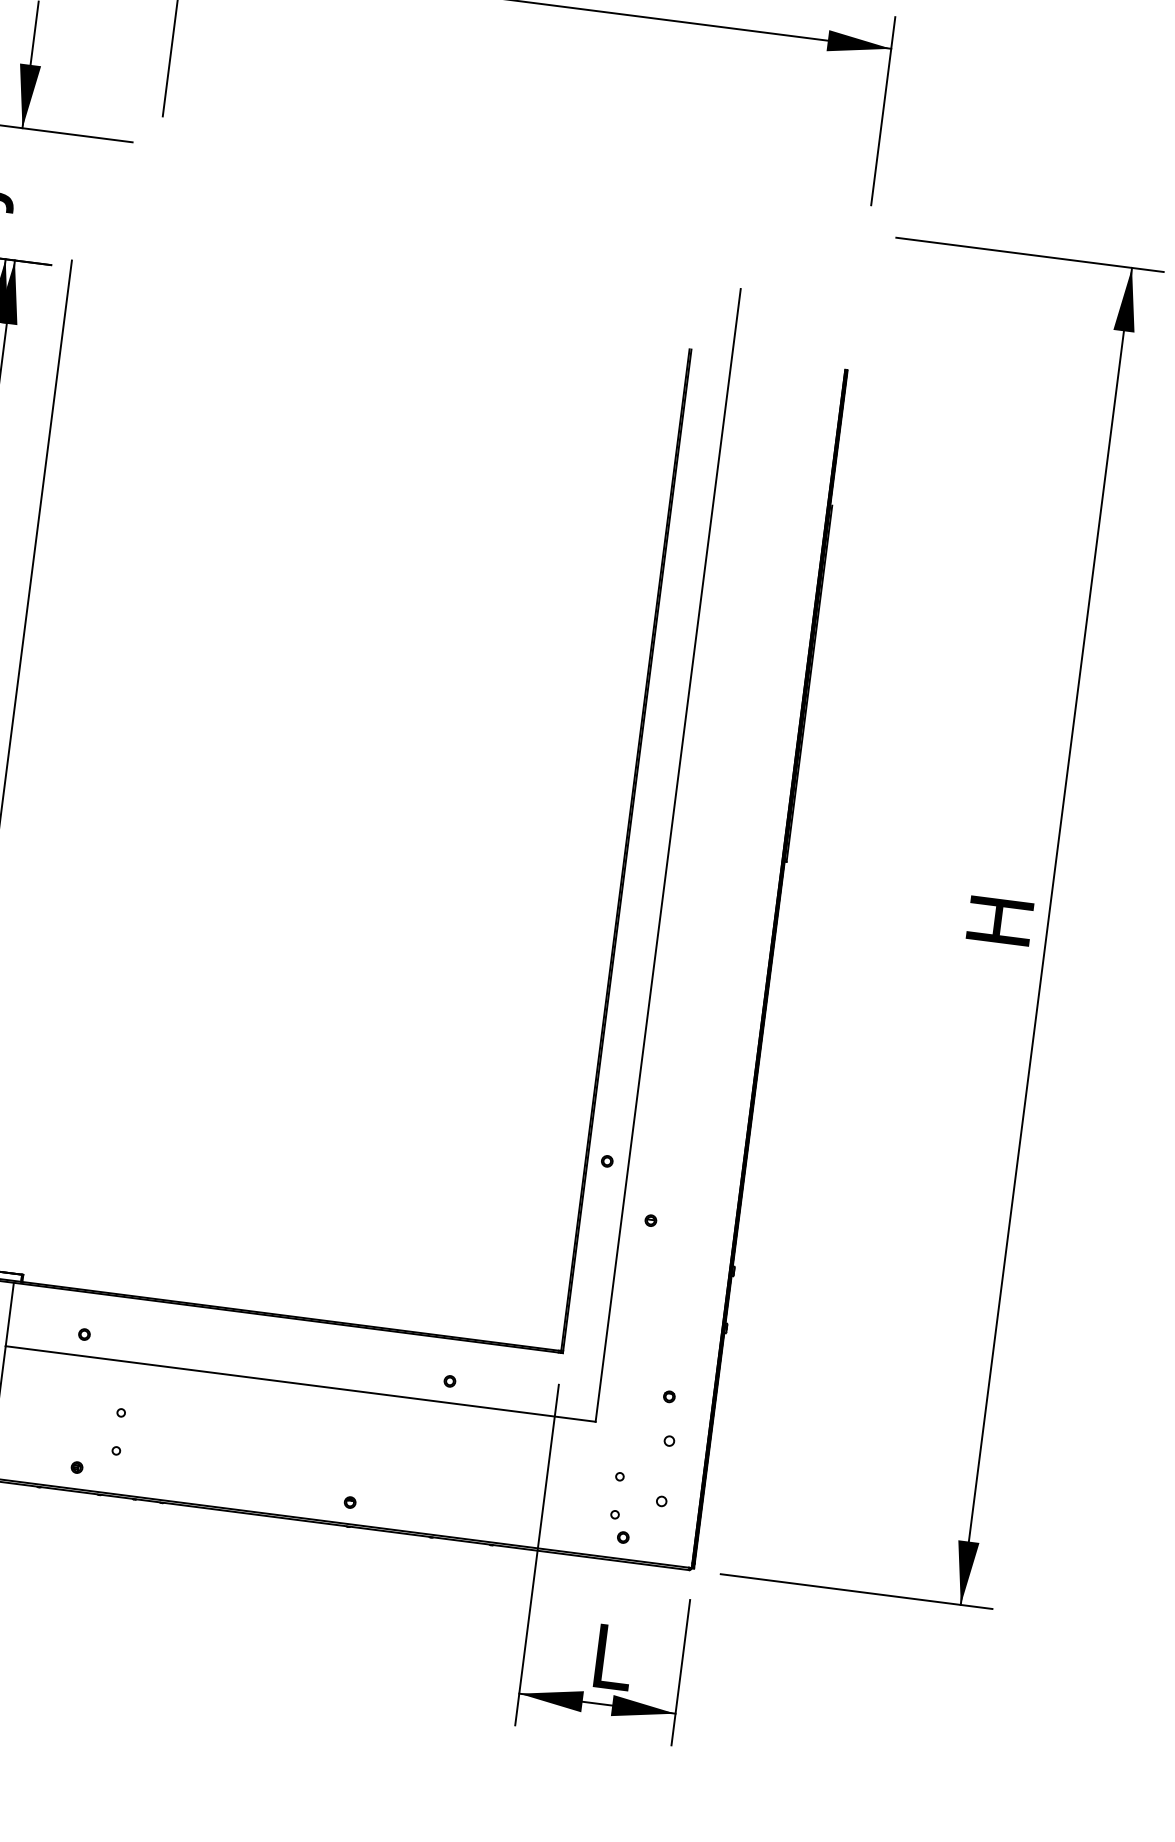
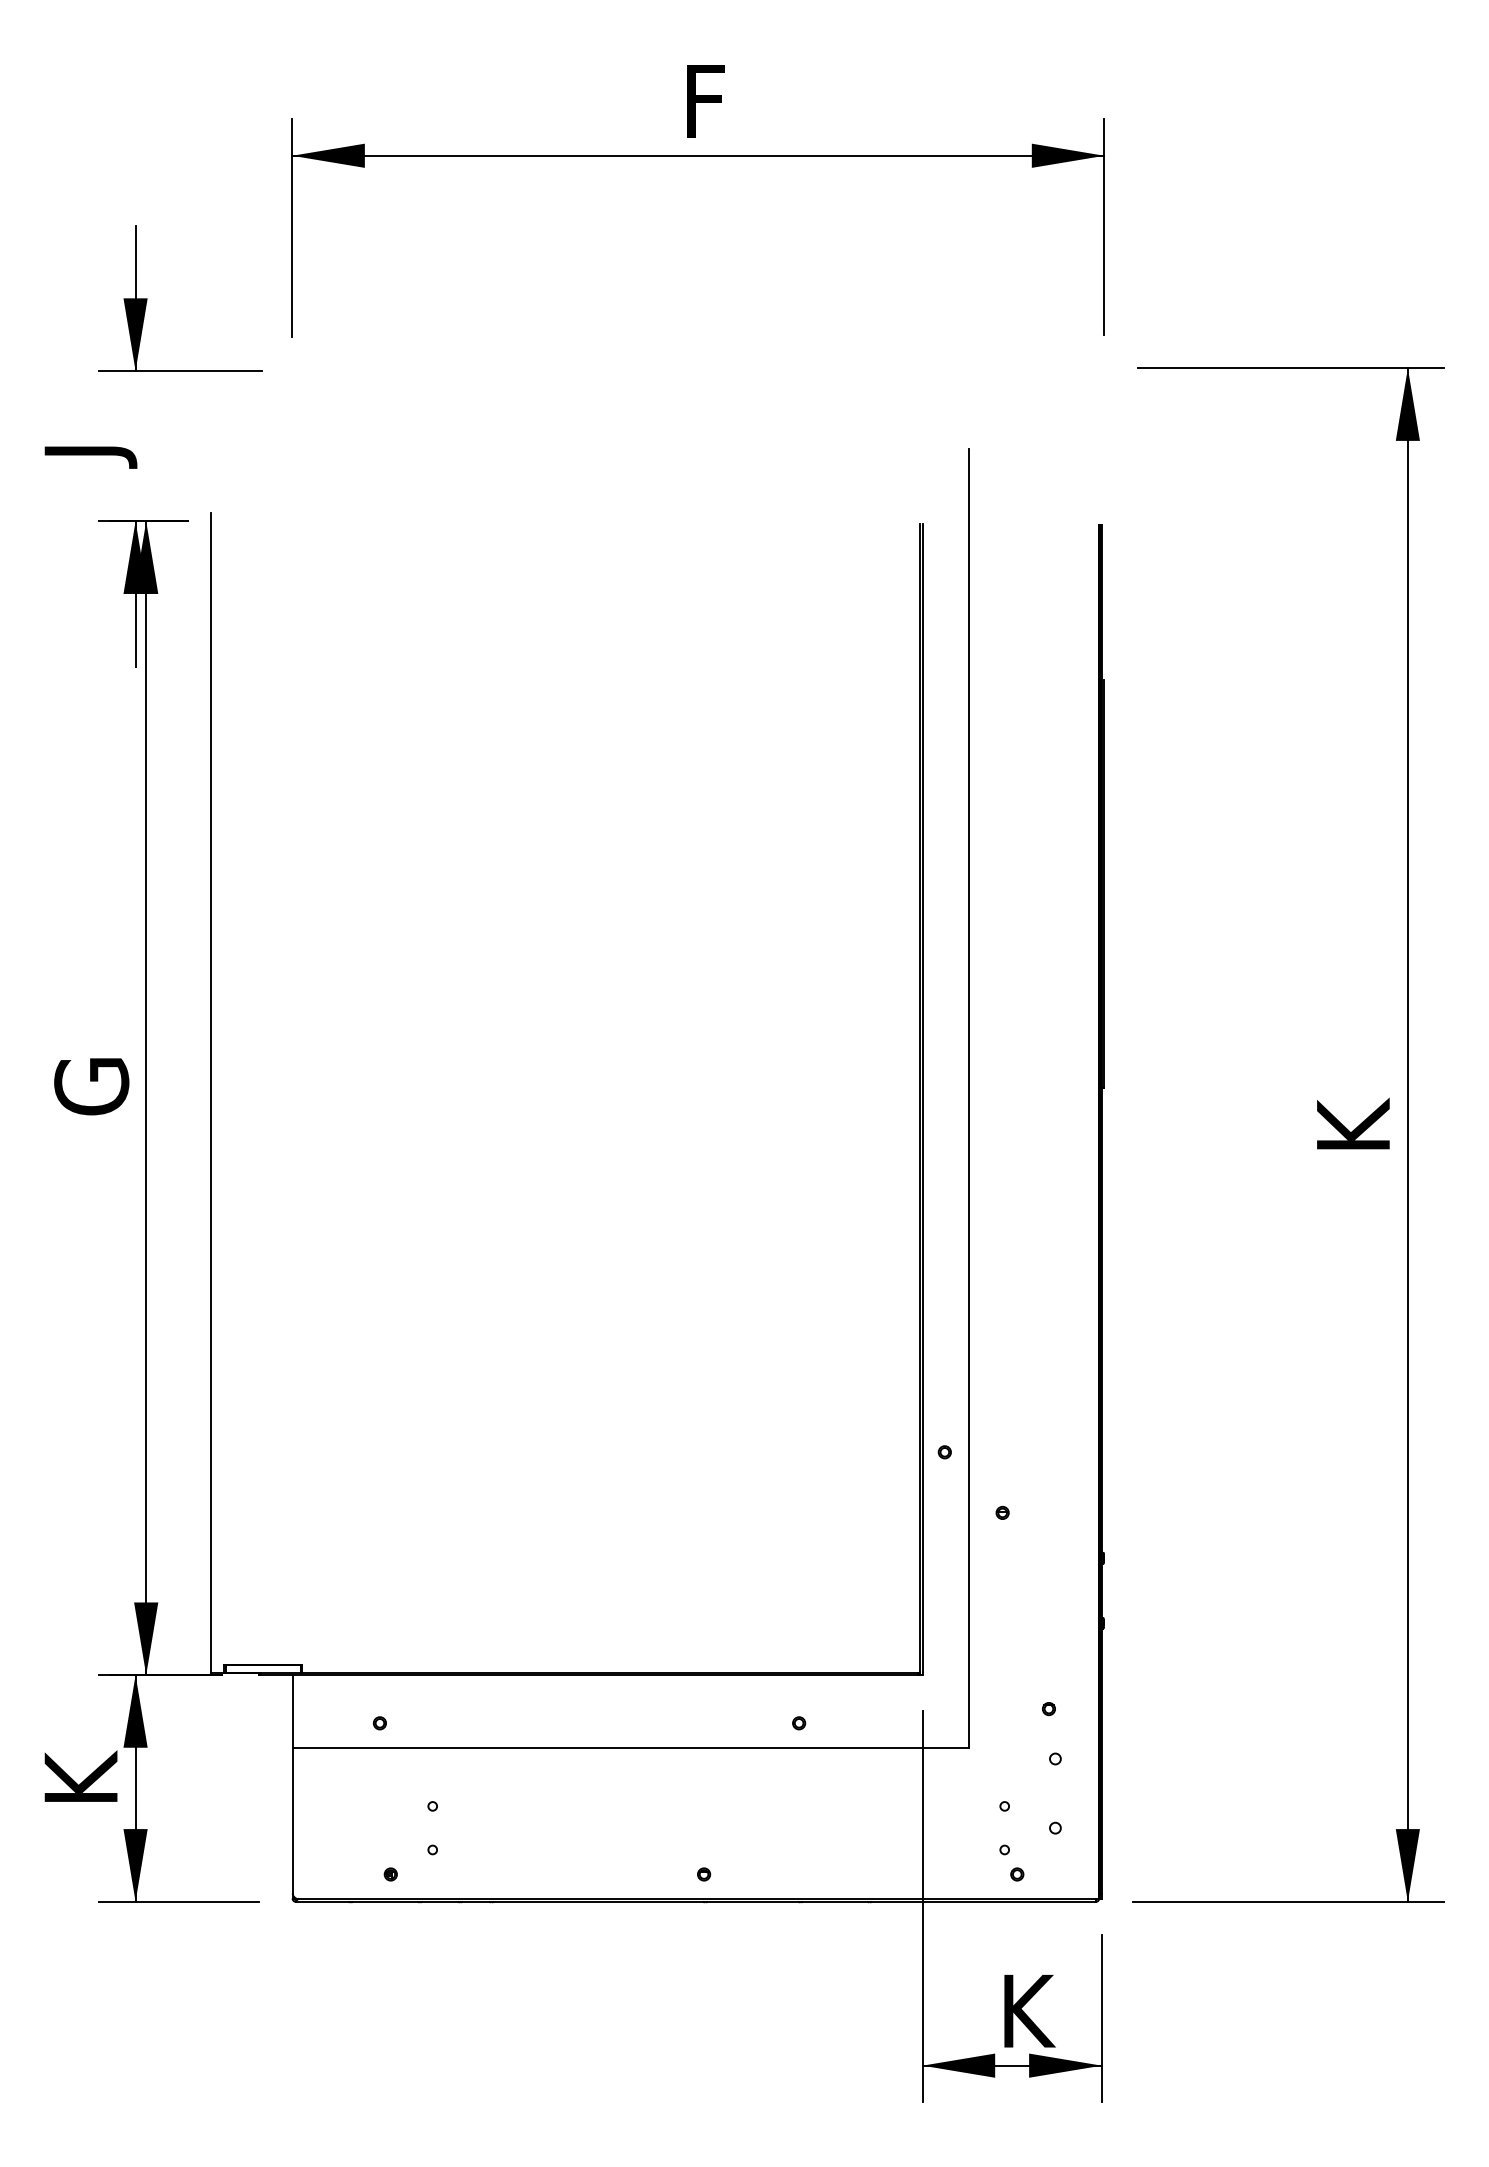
text: (1000, 920) -> (1353, 1123), H -> K
text: (618, 1657) -> (1029, 2010), L -> K

